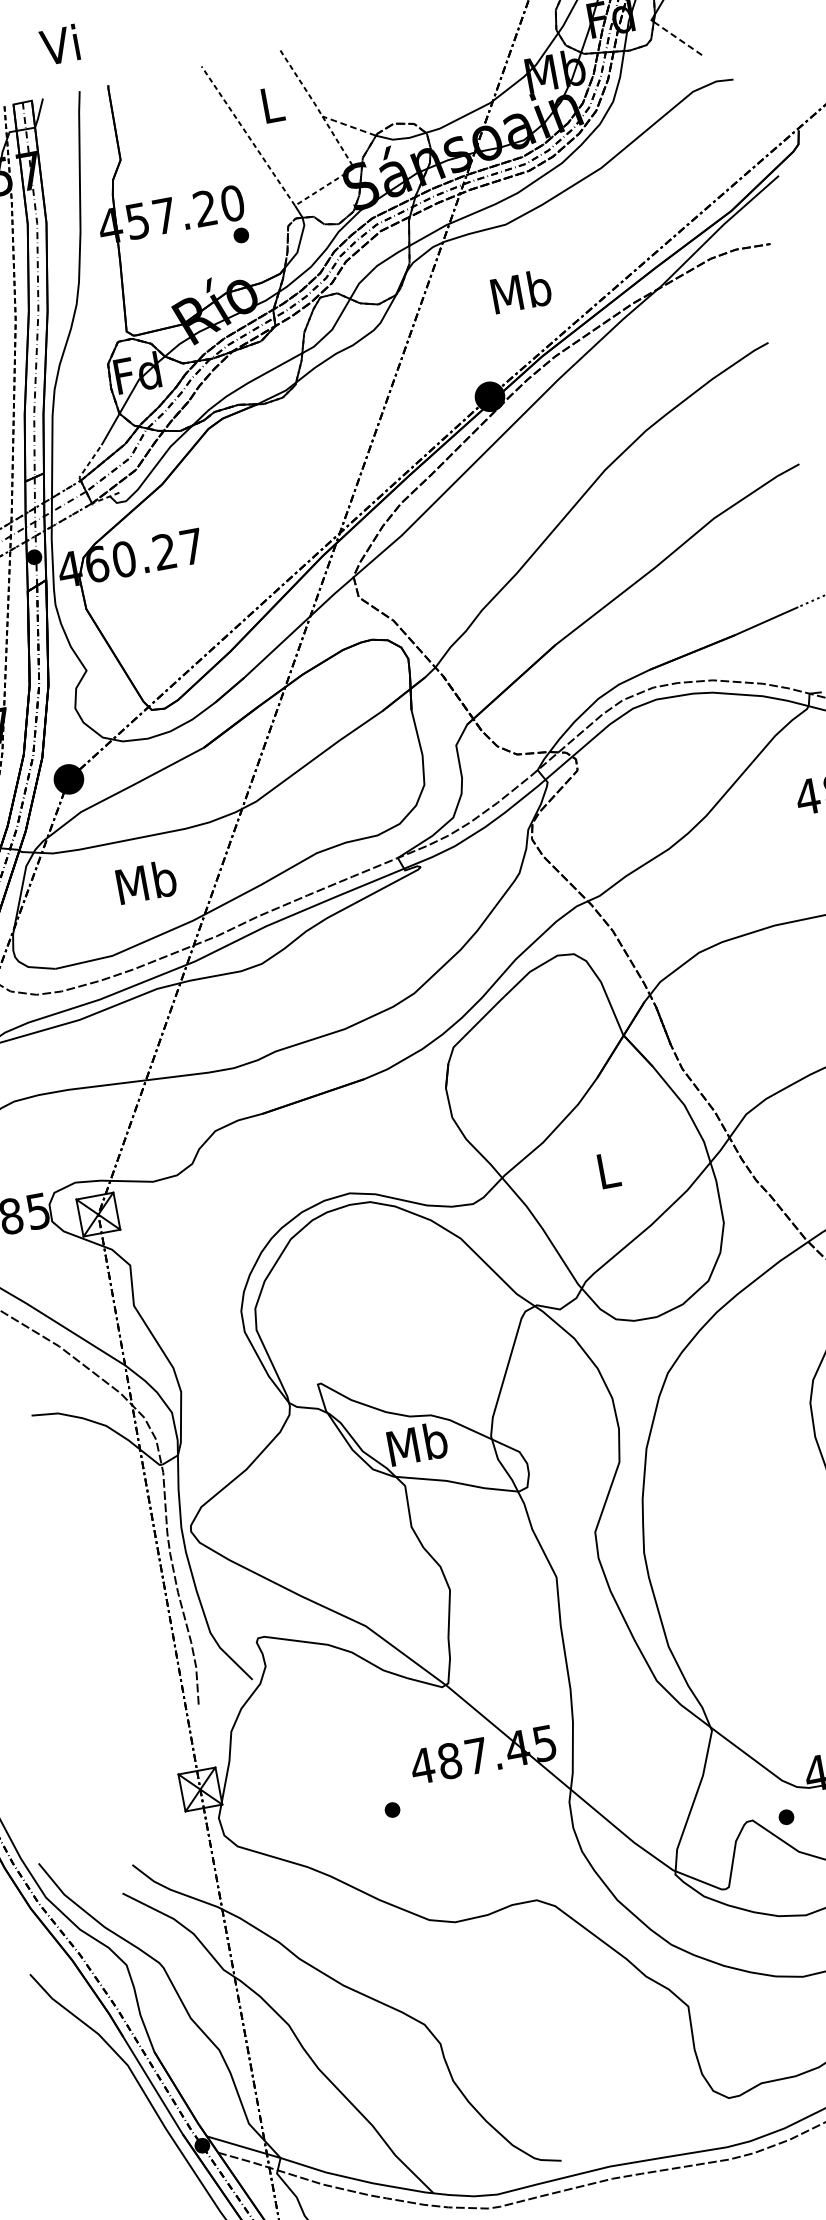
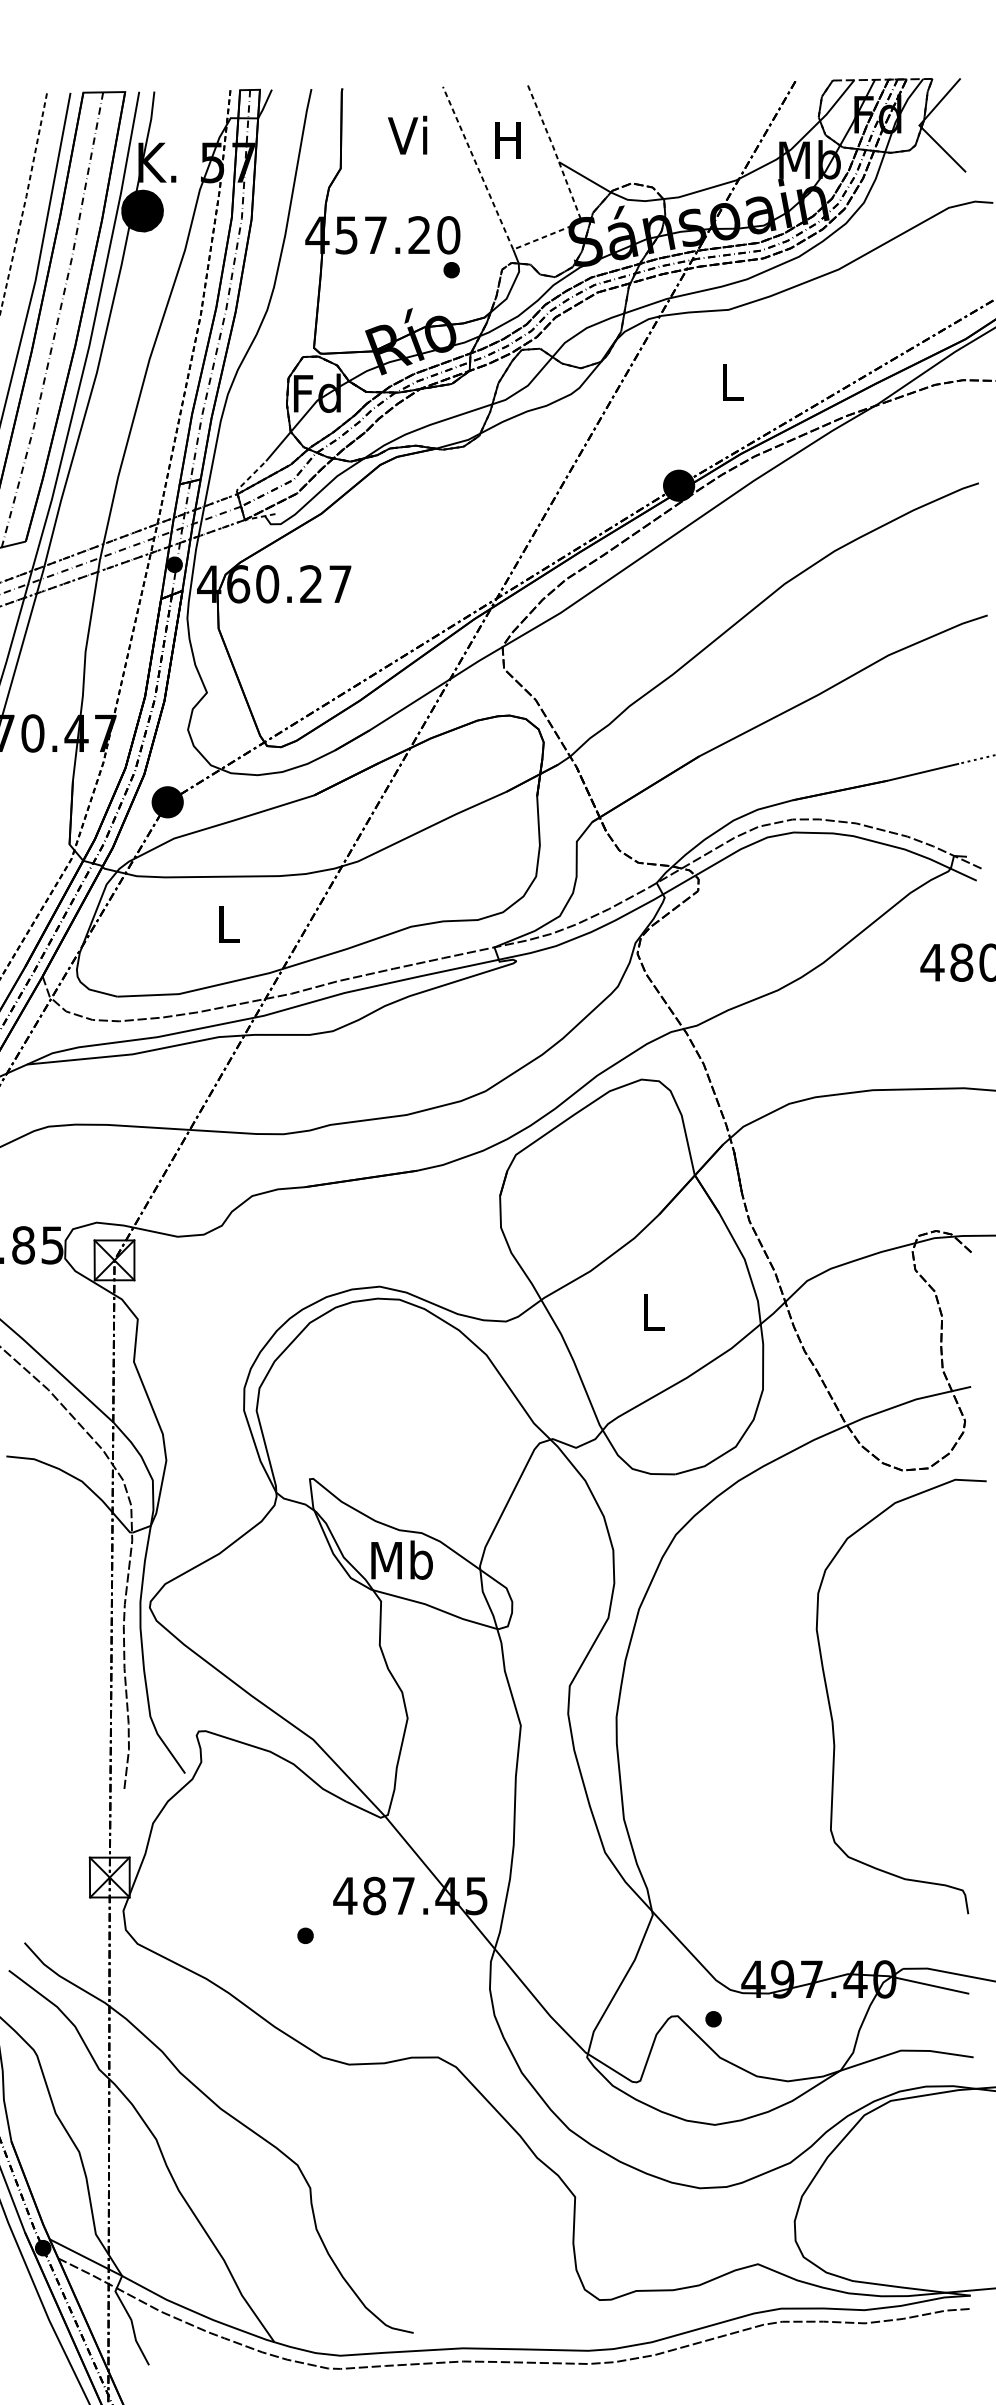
line: (677, 38) -> (943, 149), dashed -> solid
text: (59, 44) -> (407, 134), moved
text: (270, 105) -> (507, 140), L -> H
line: (348, 126) -> (584, 177), dashed -> solid
text: (520, 291) -> (731, 382), Mb -> L
text: (146, 881) -> (228, 923), Mb -> L

